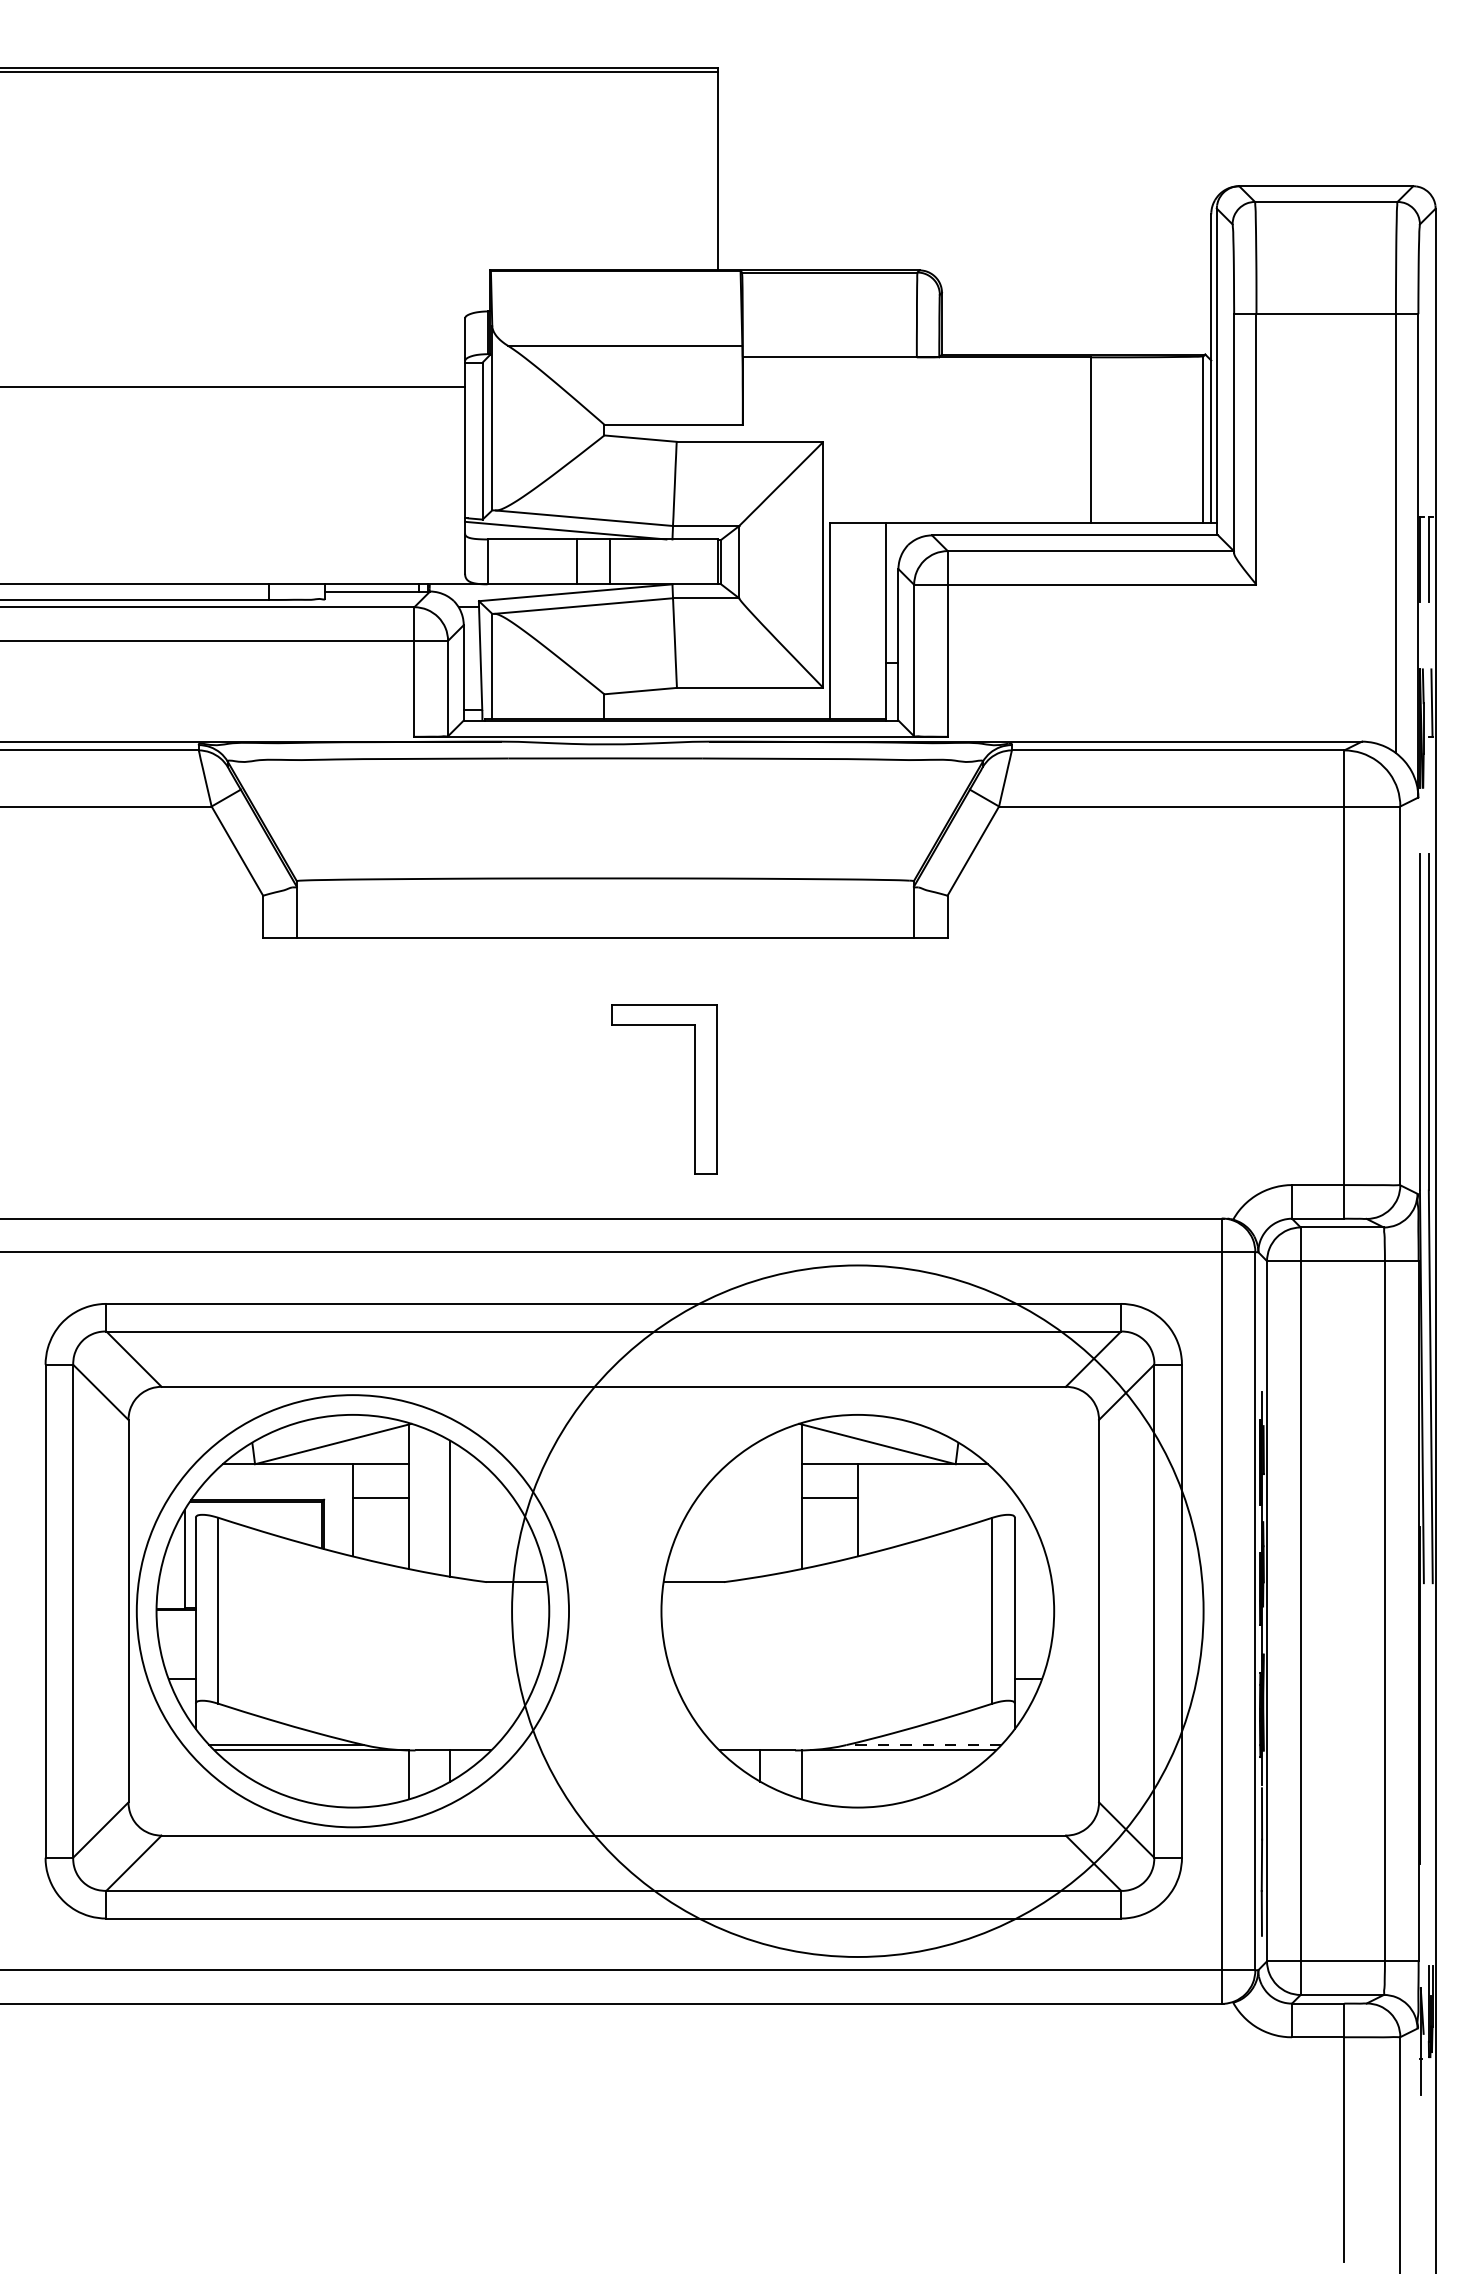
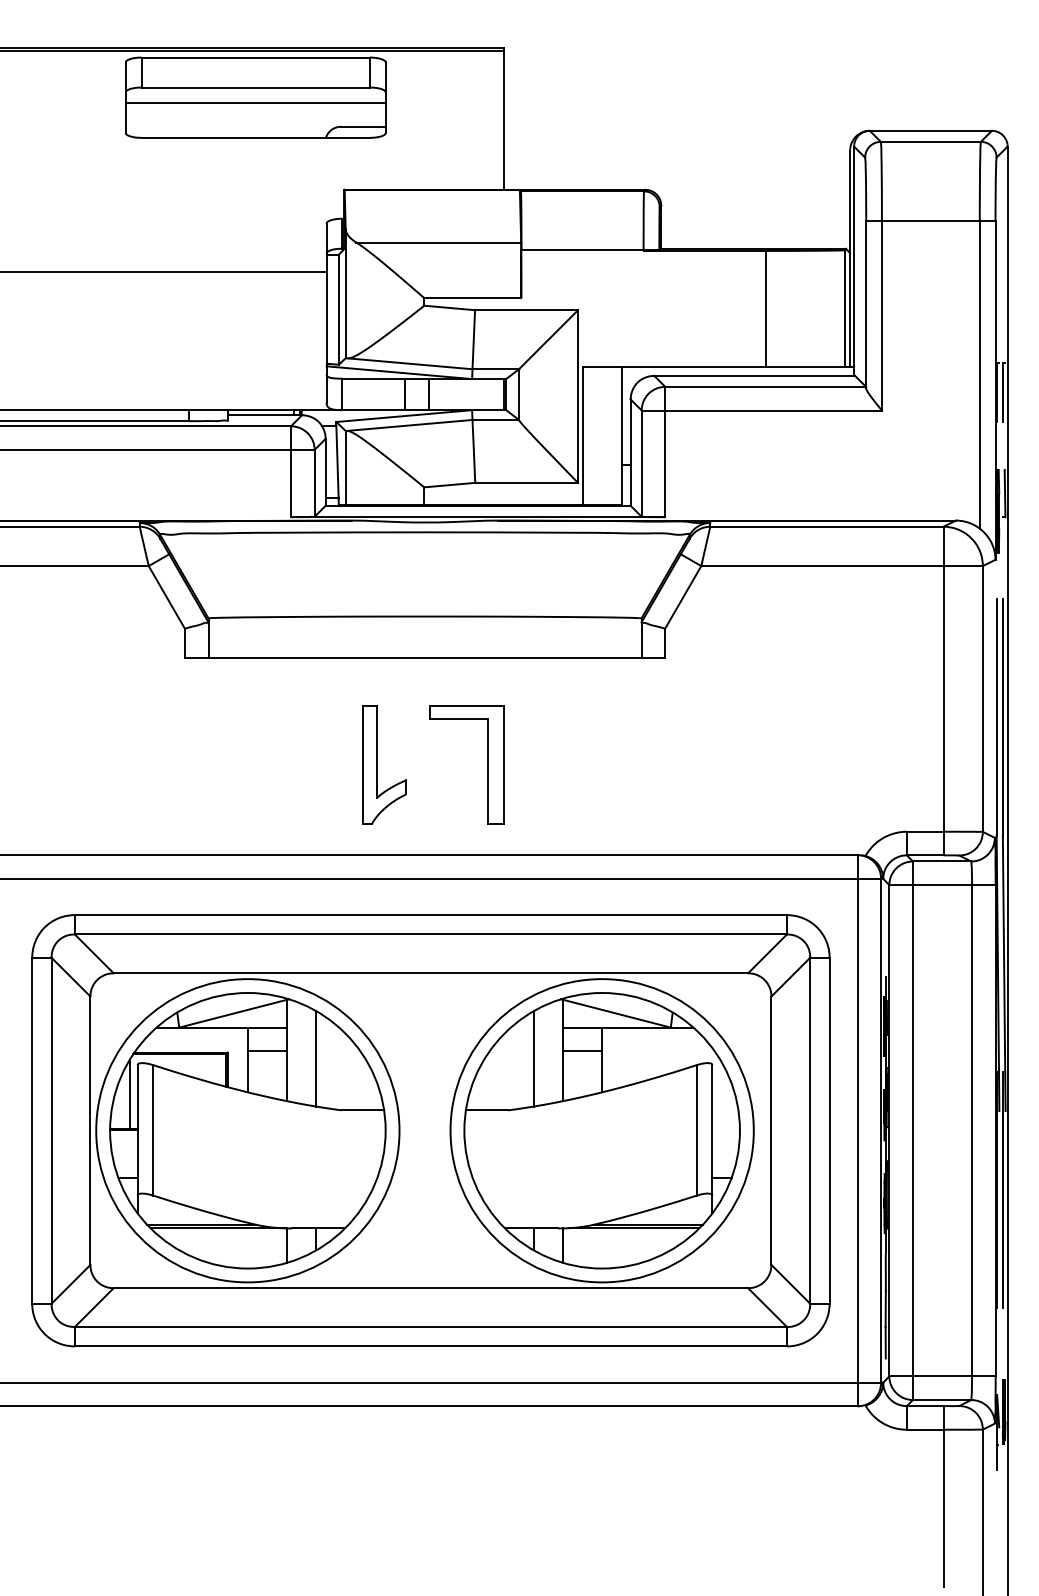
part: (363, 138) -> (255, 97), added
part: (537, 1089) -> (377, 764), added
line: (760, 1508) -> (533, 1058), added
circle: (857, 1611) -> (601, 1130), size x0.62
line: (1428, 1695) -> (1002, 1189), added
line: (923, 1745) -> (648, 1224), dashed -> solid

